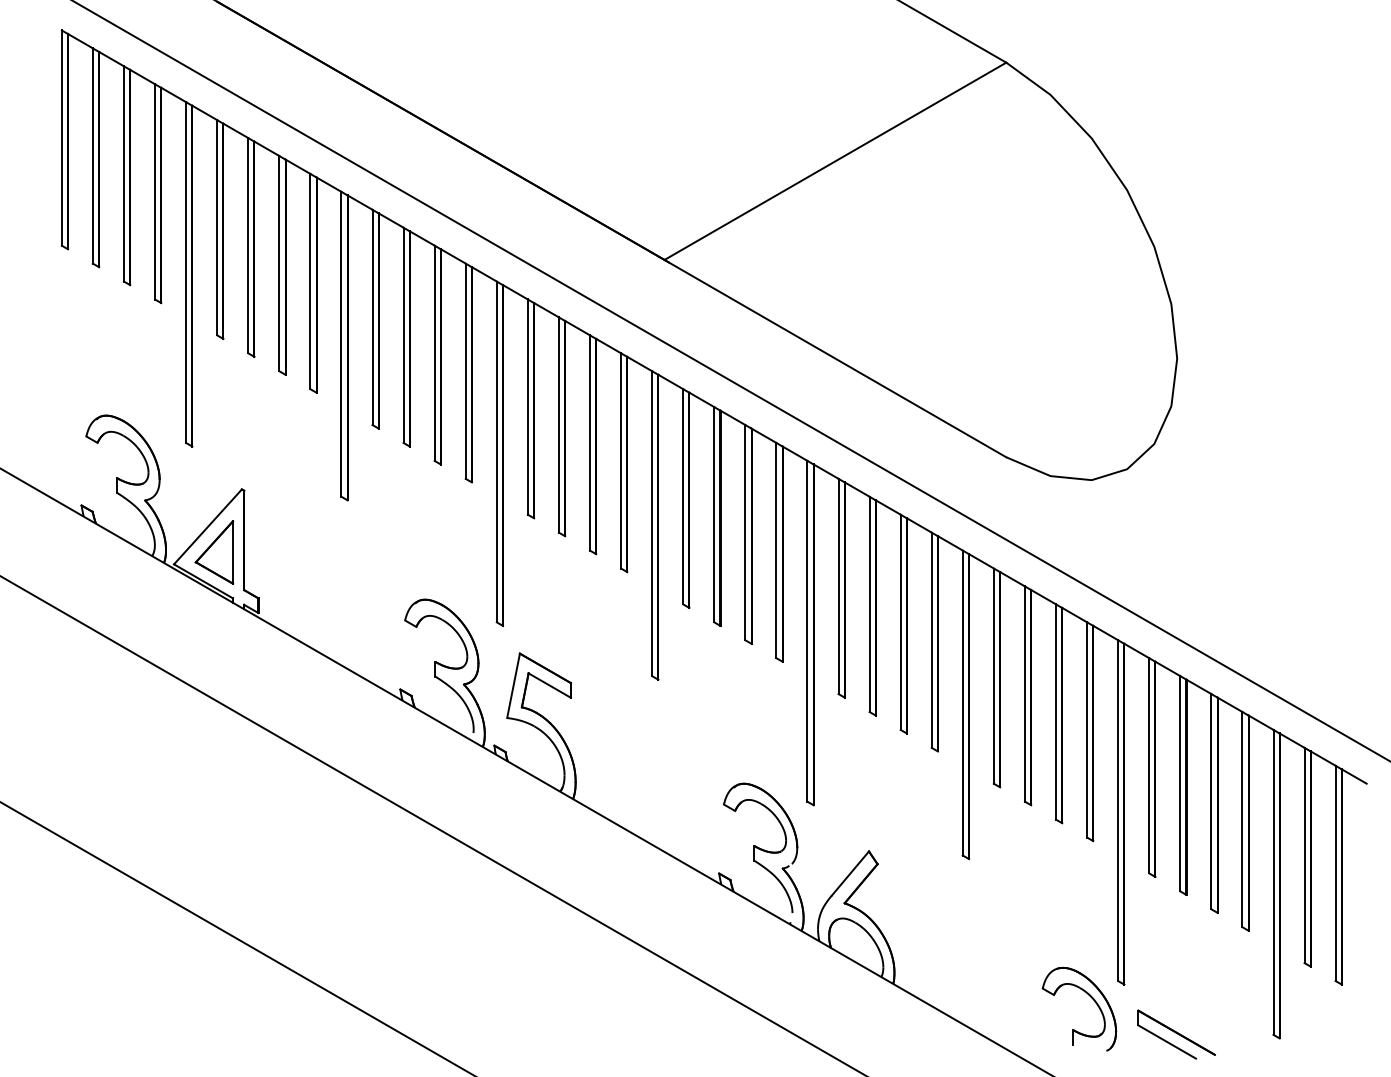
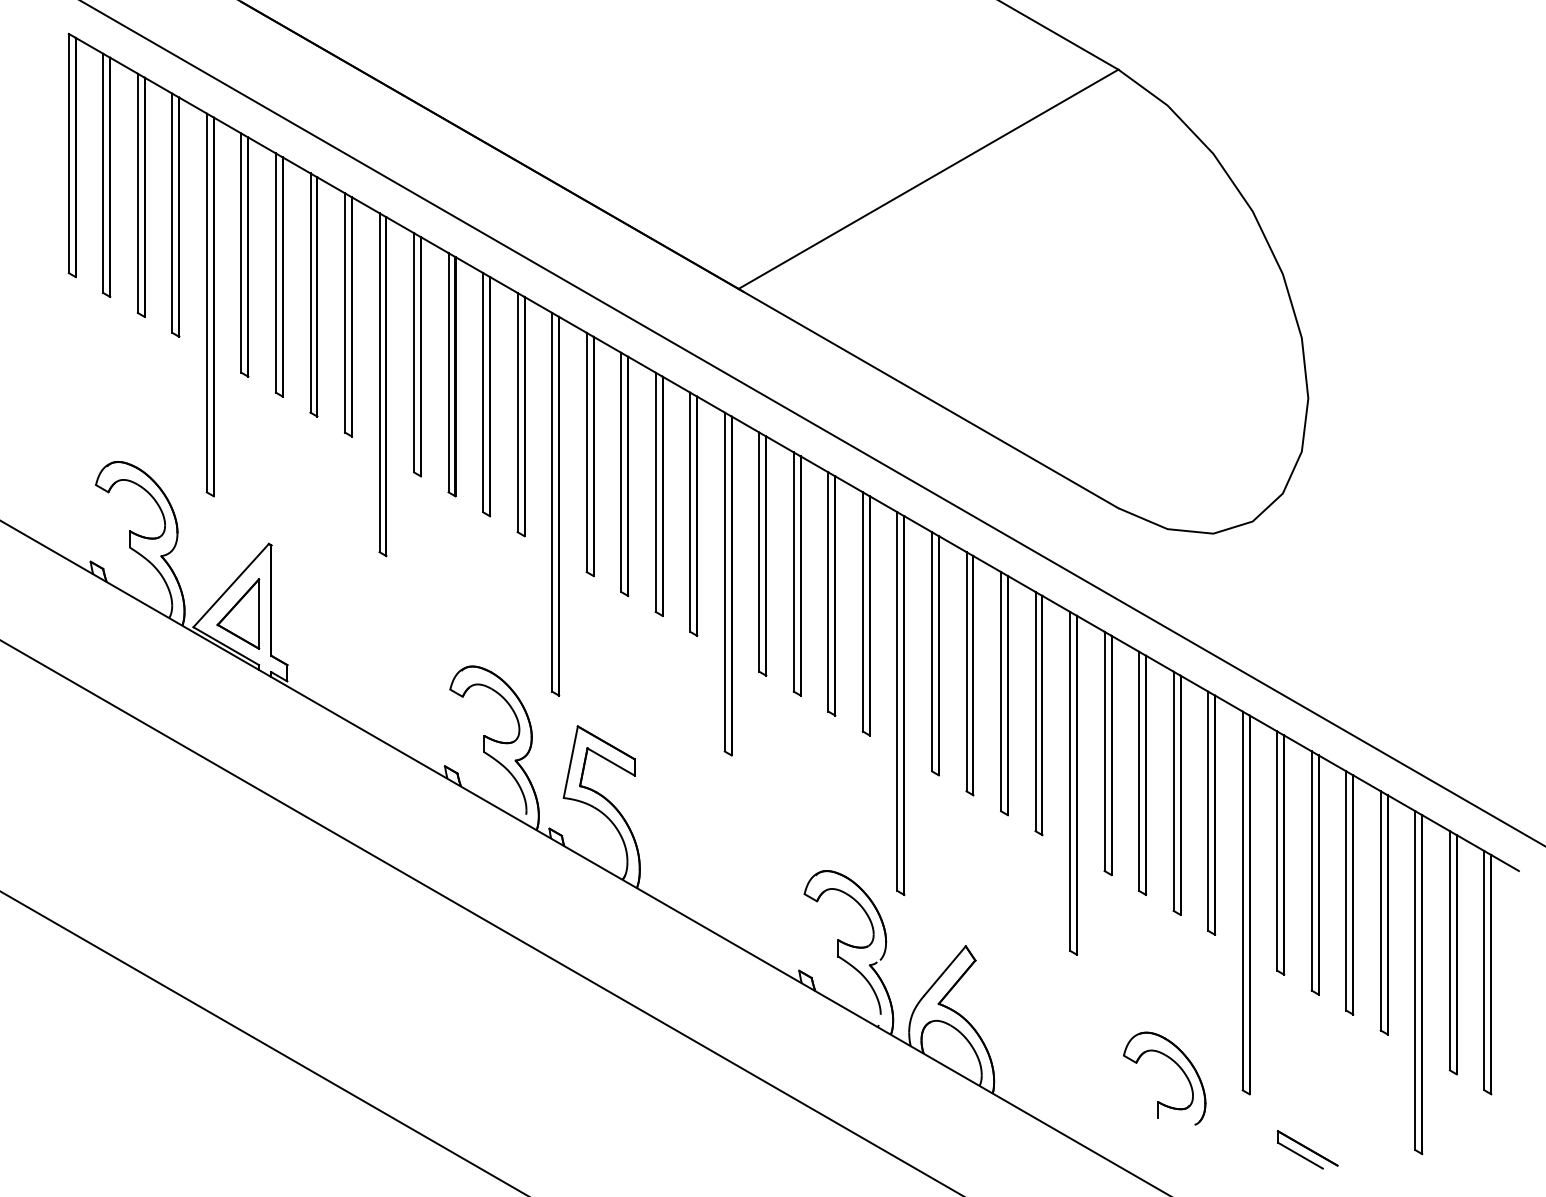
part: (1092, 1000) -> (1179, 1068), moved
part: (1176, 1034) -> (1307, 1149), size x0.7

